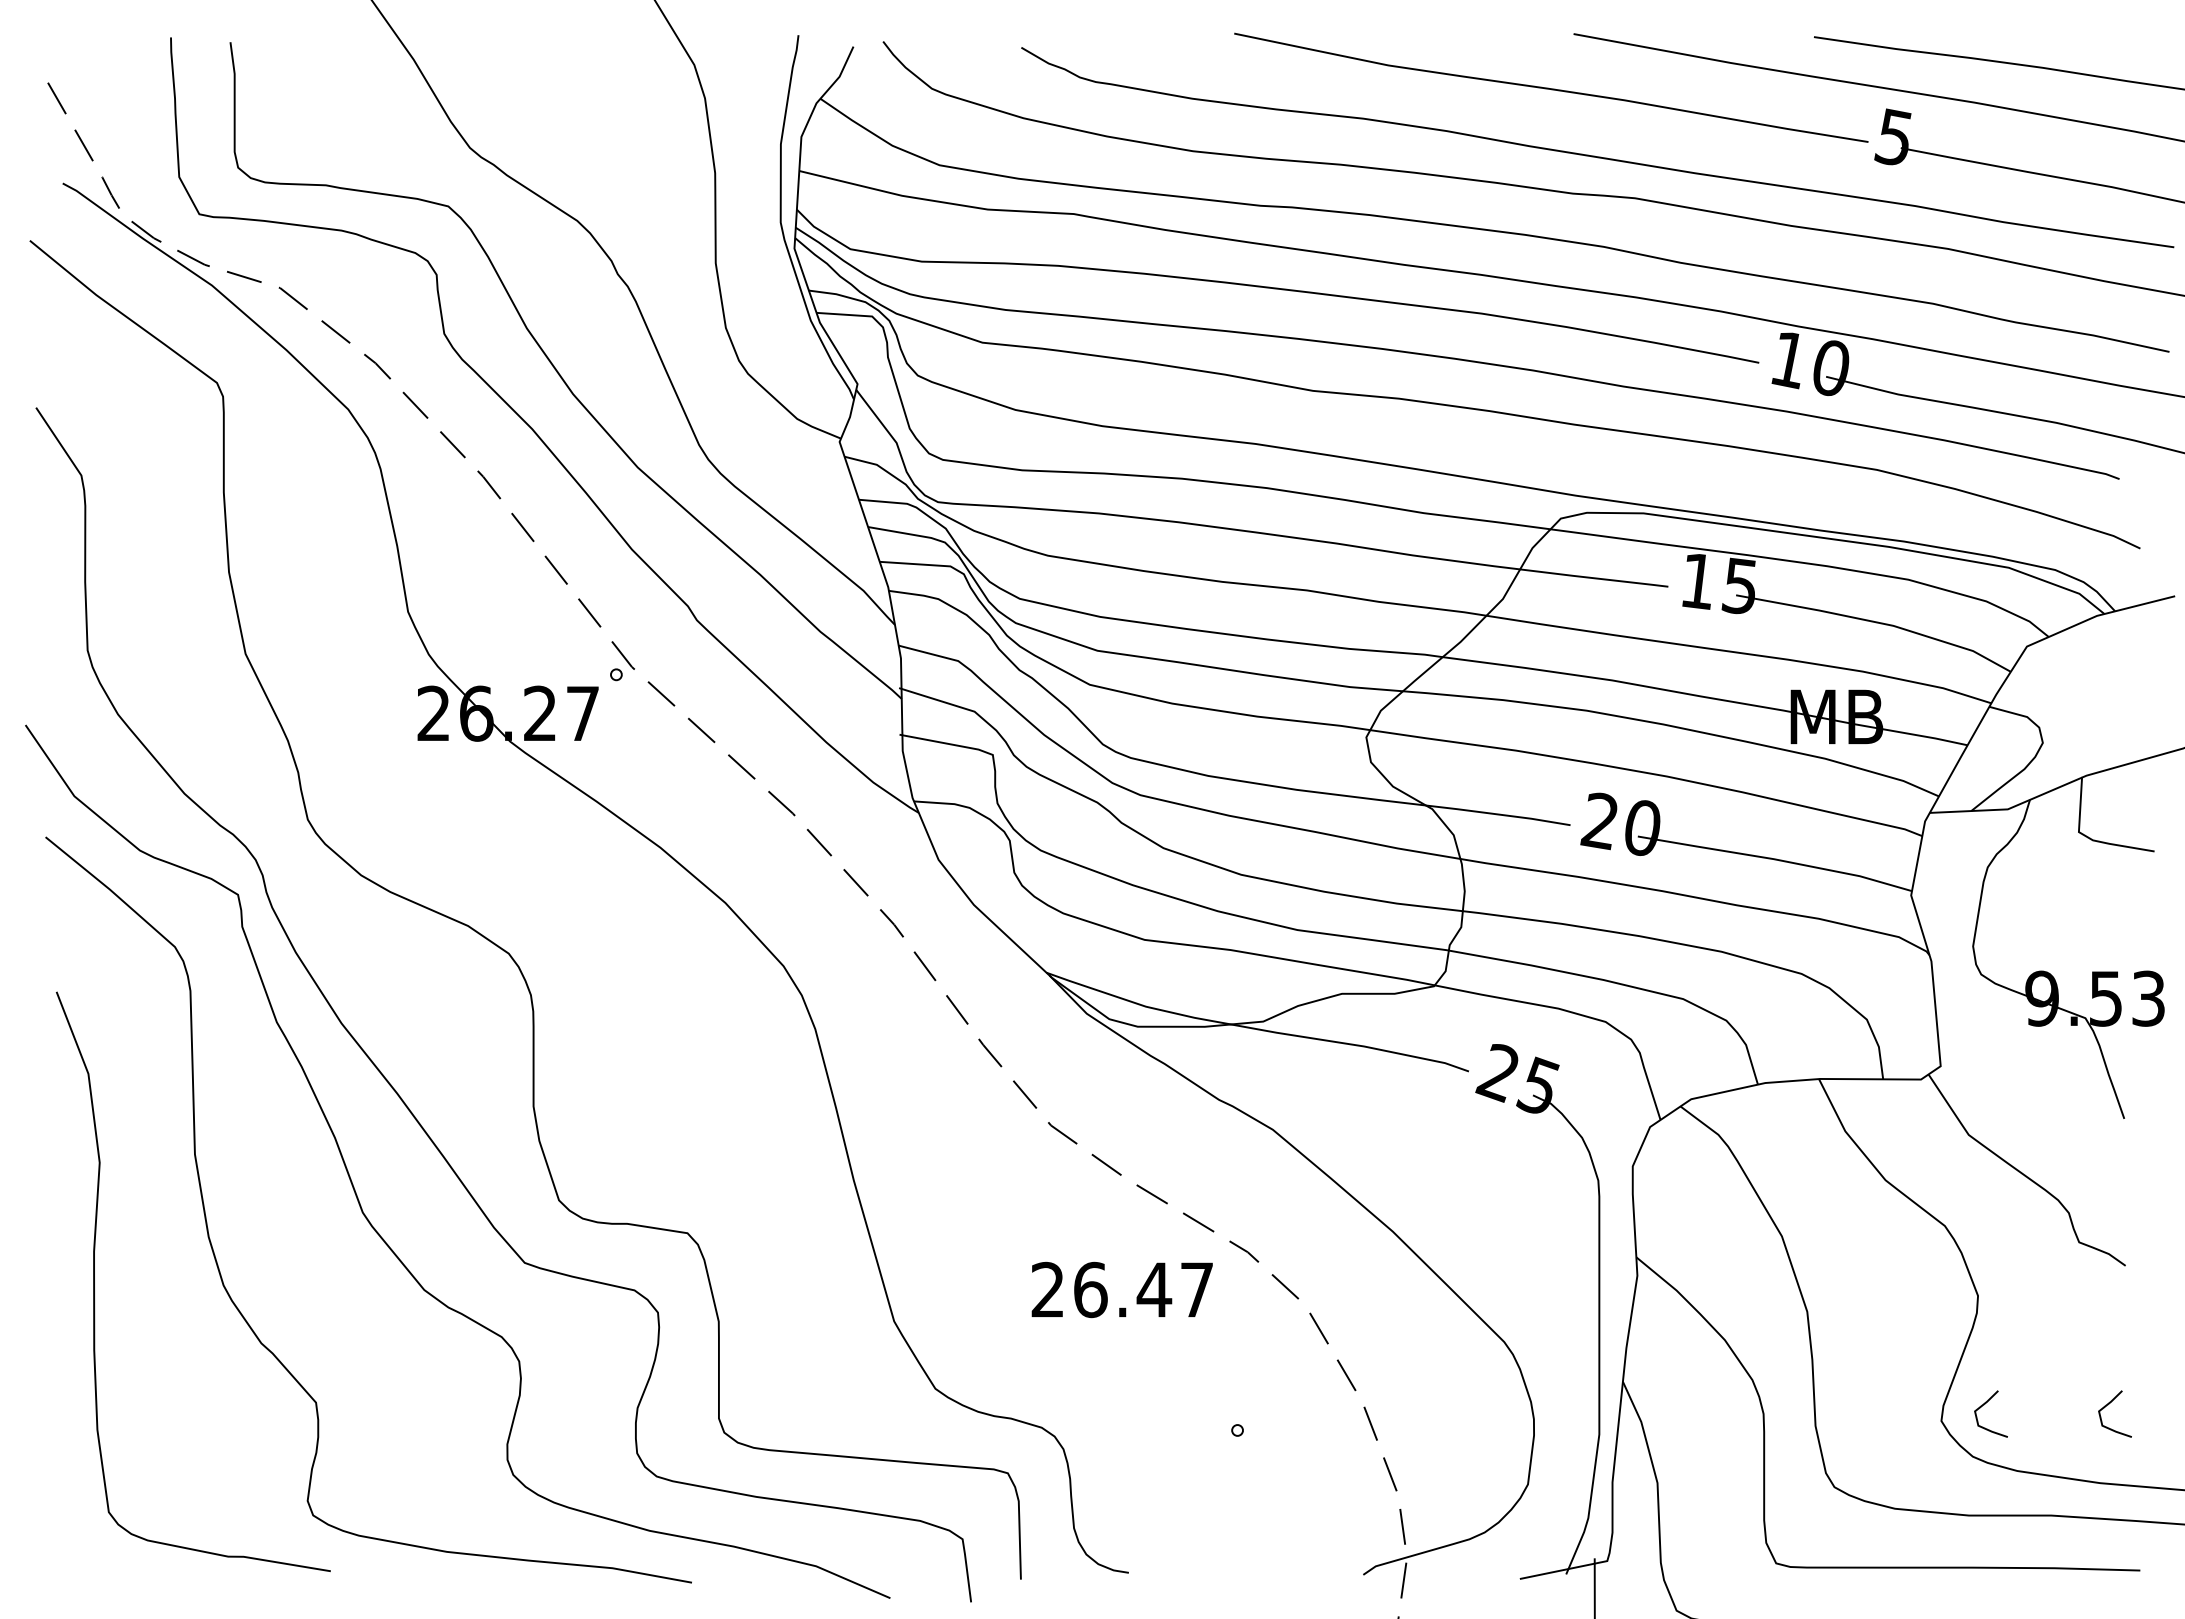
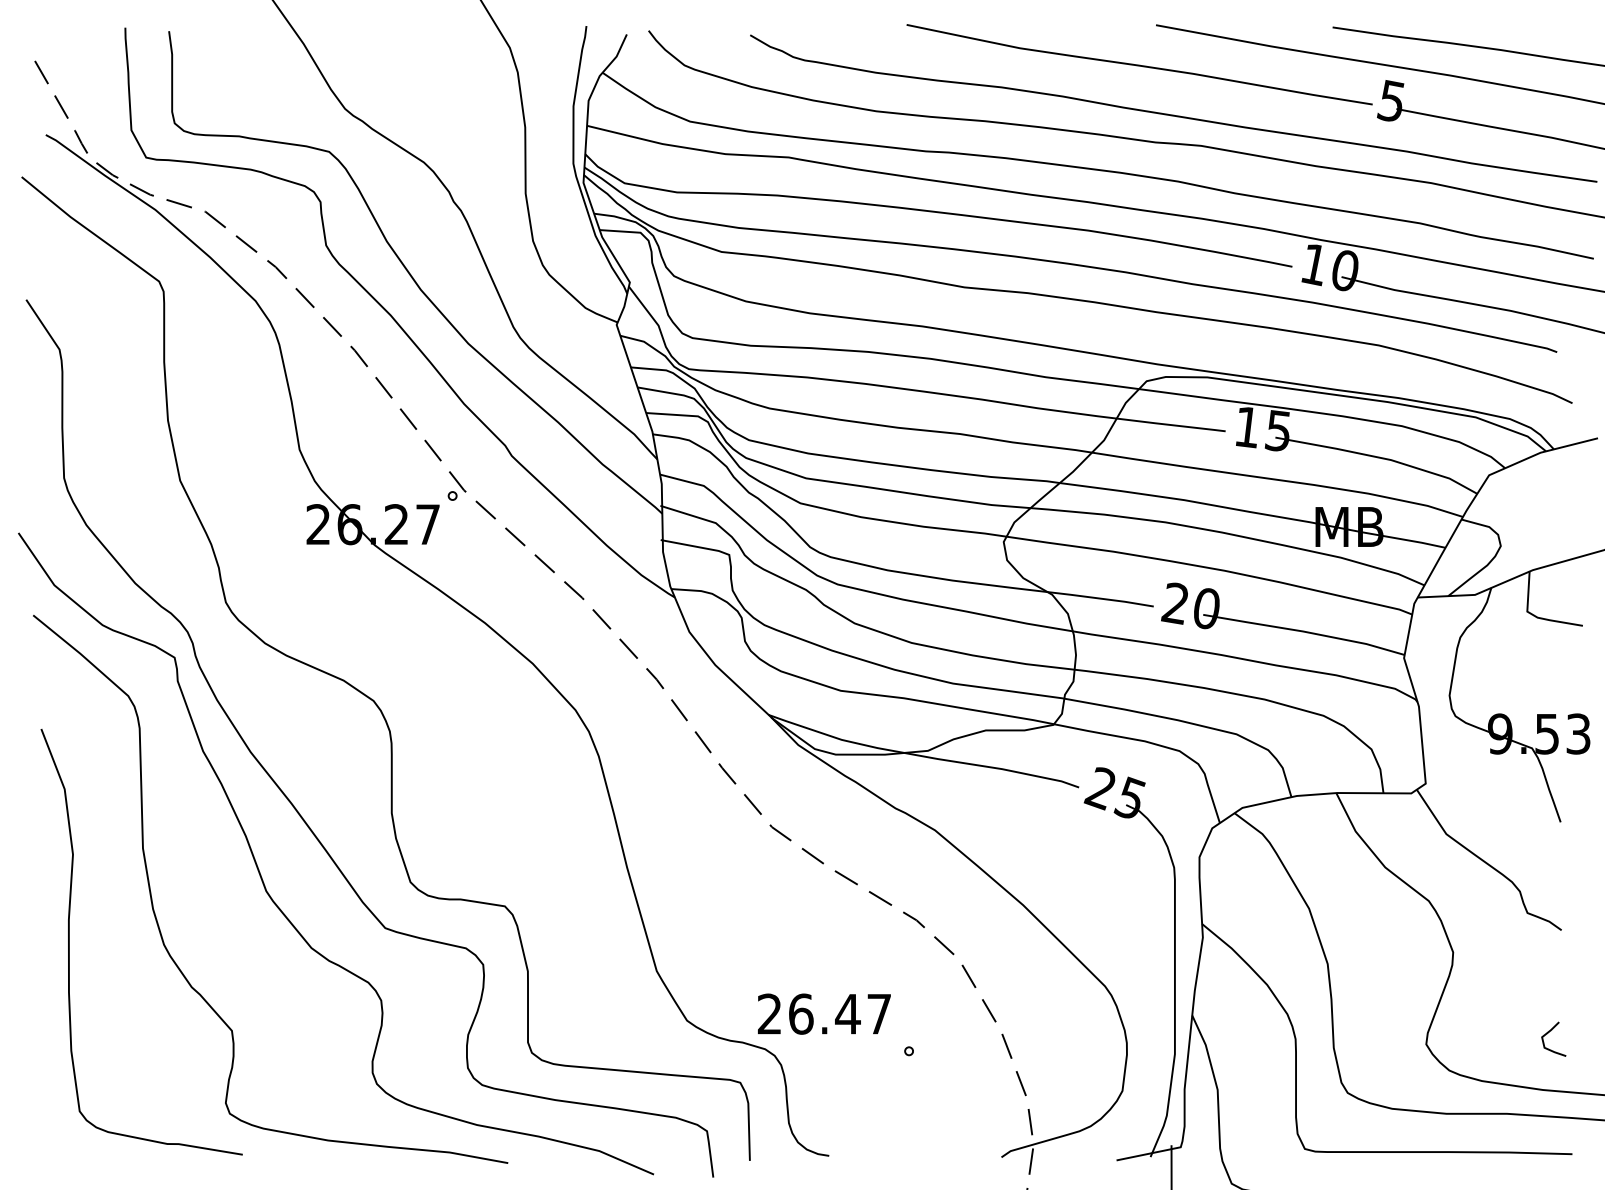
text: (1121, 1289) -> (823, 1013), moved
curve: (1984, 1405) -> (1457, 1032), removed

